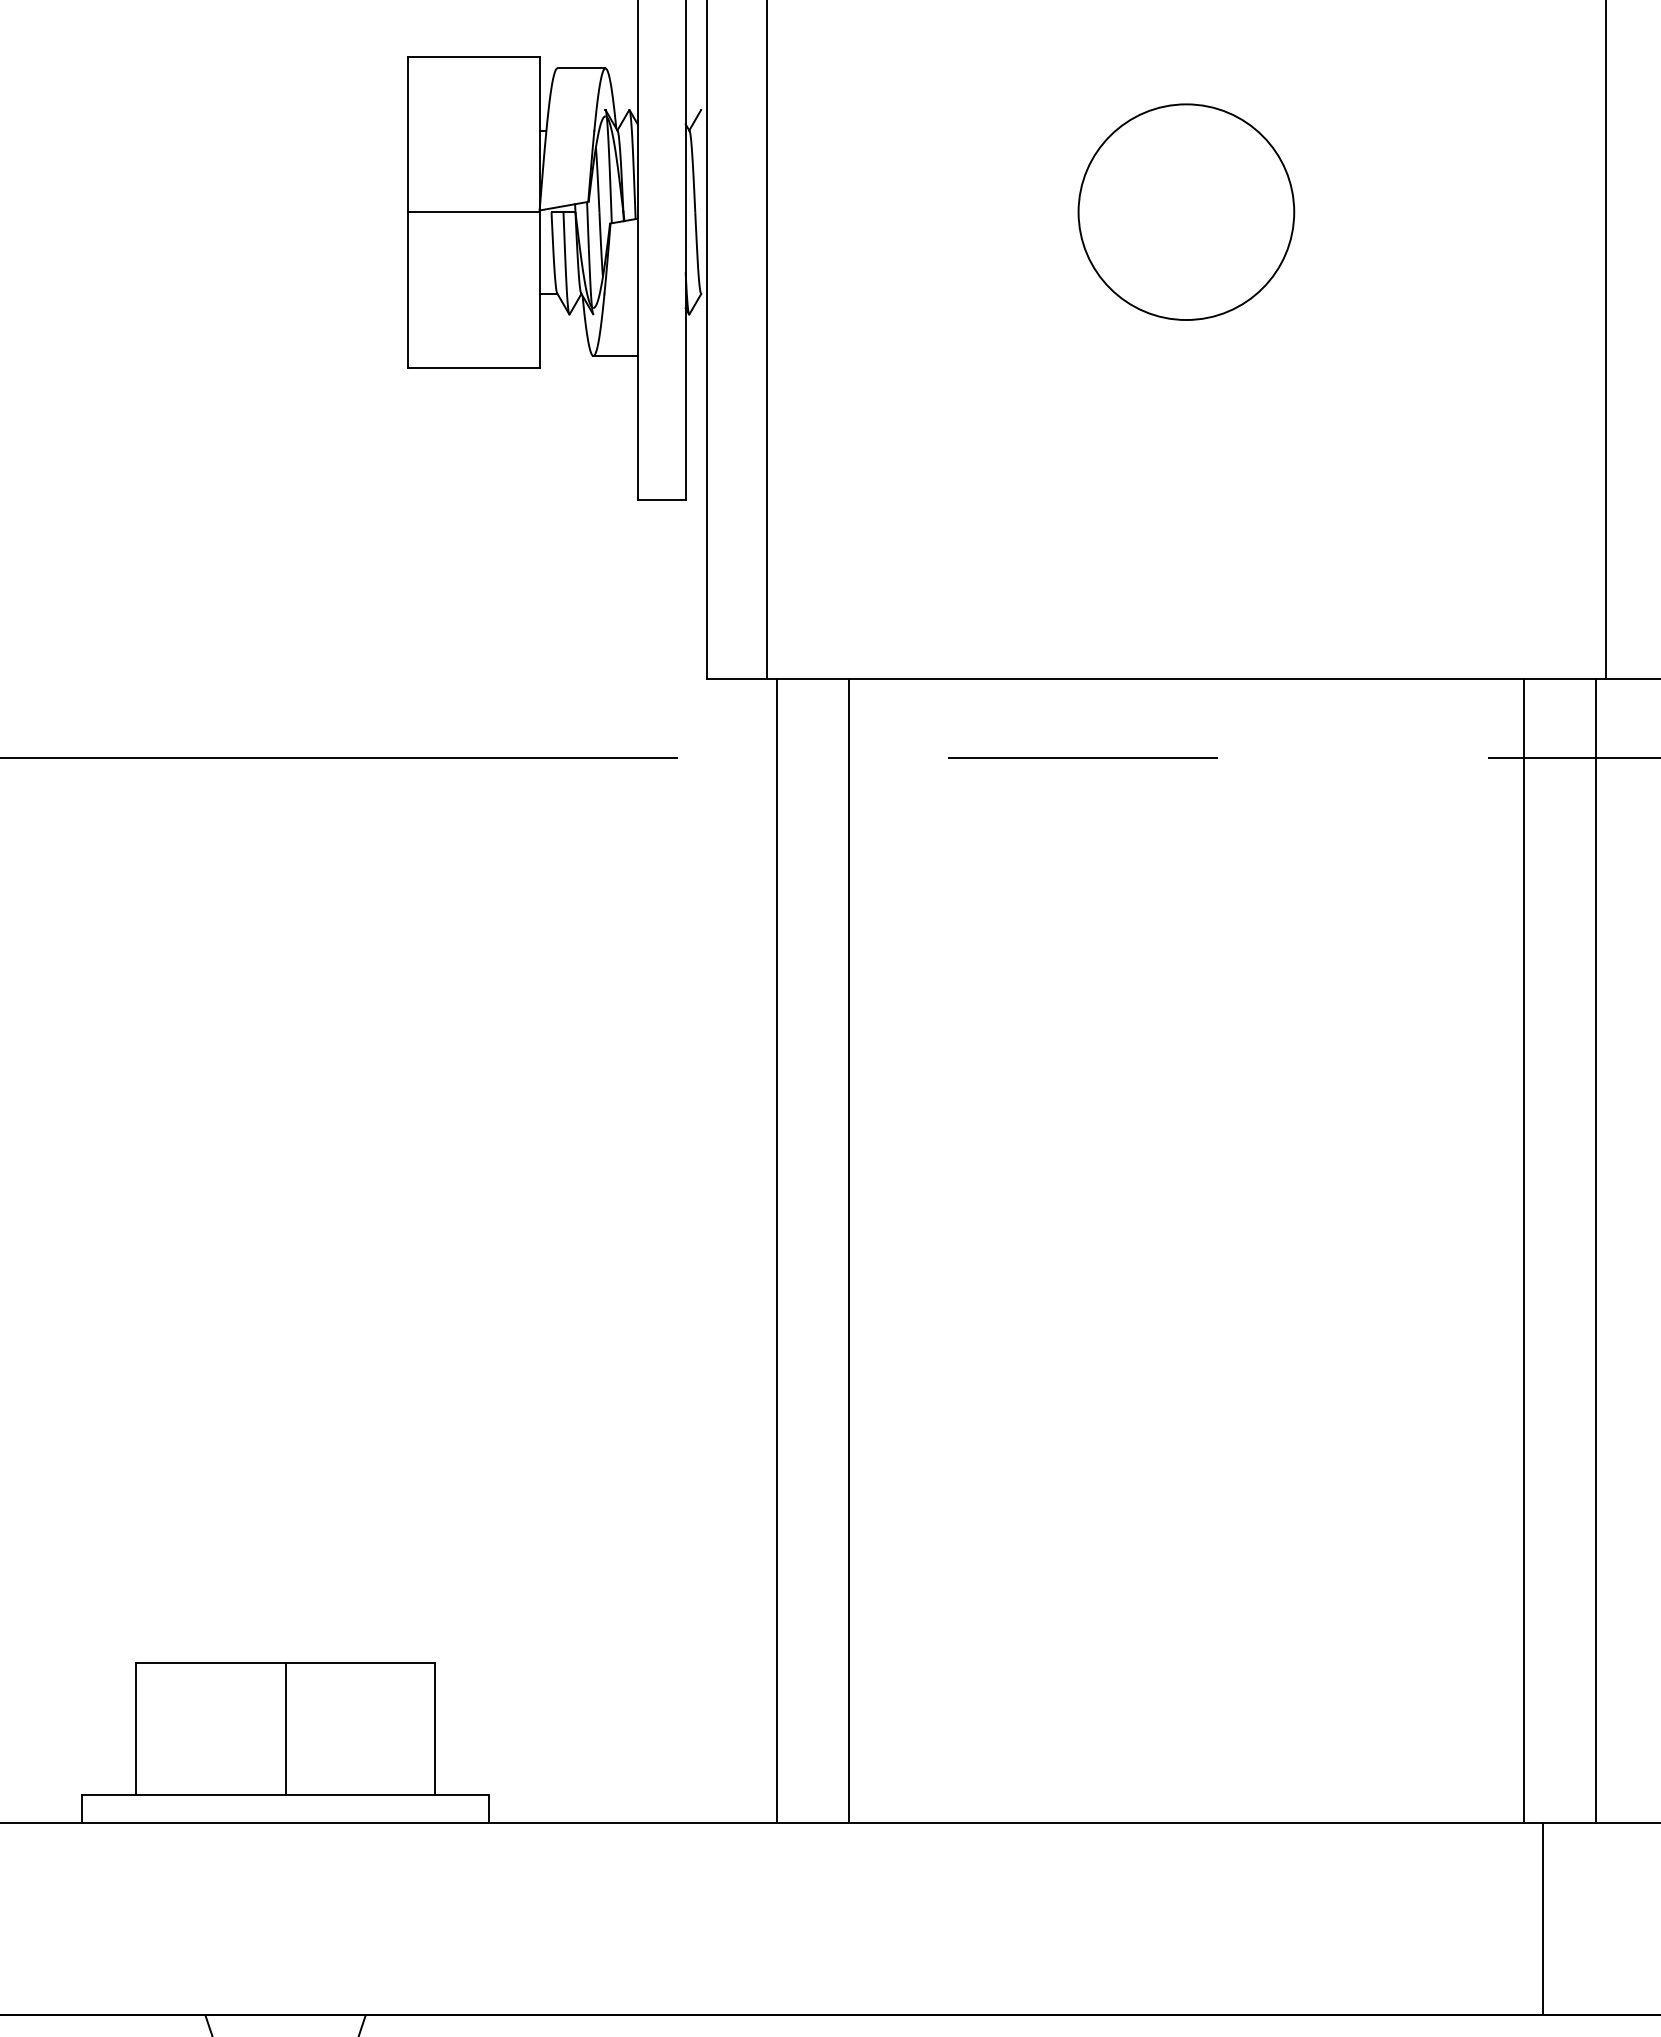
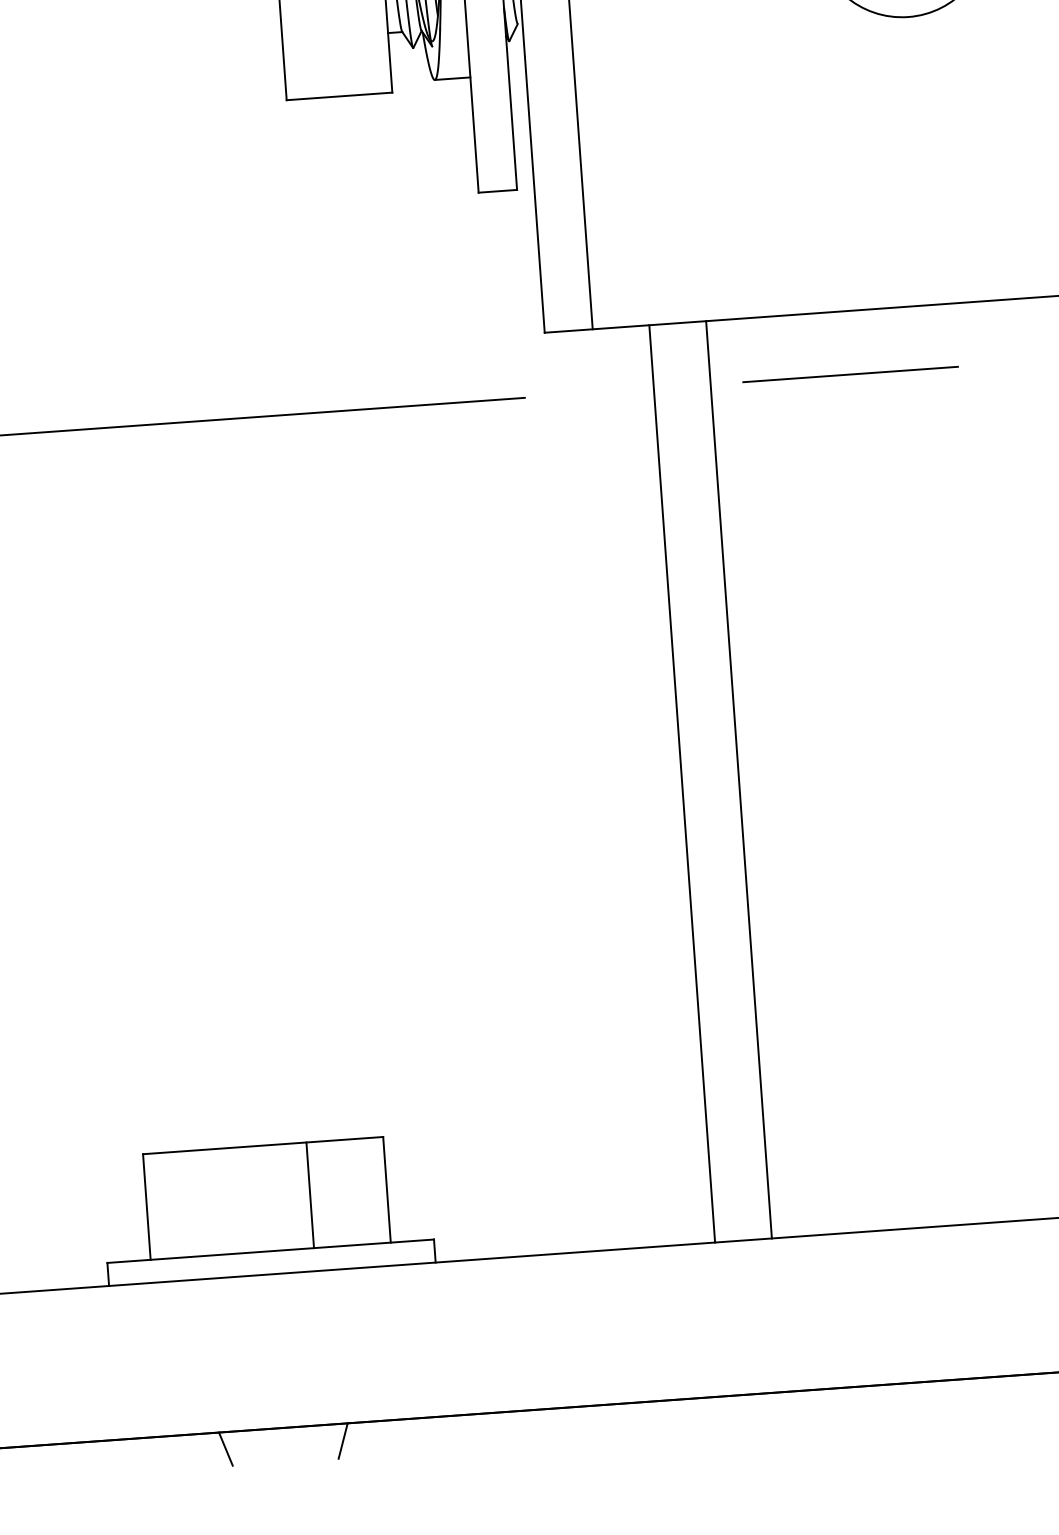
line: (776, 1251) -> (682, 784), moved
line: (848, 1251) -> (738, 779), moved
line: (285, 1728) -> (310, 1195), moved

